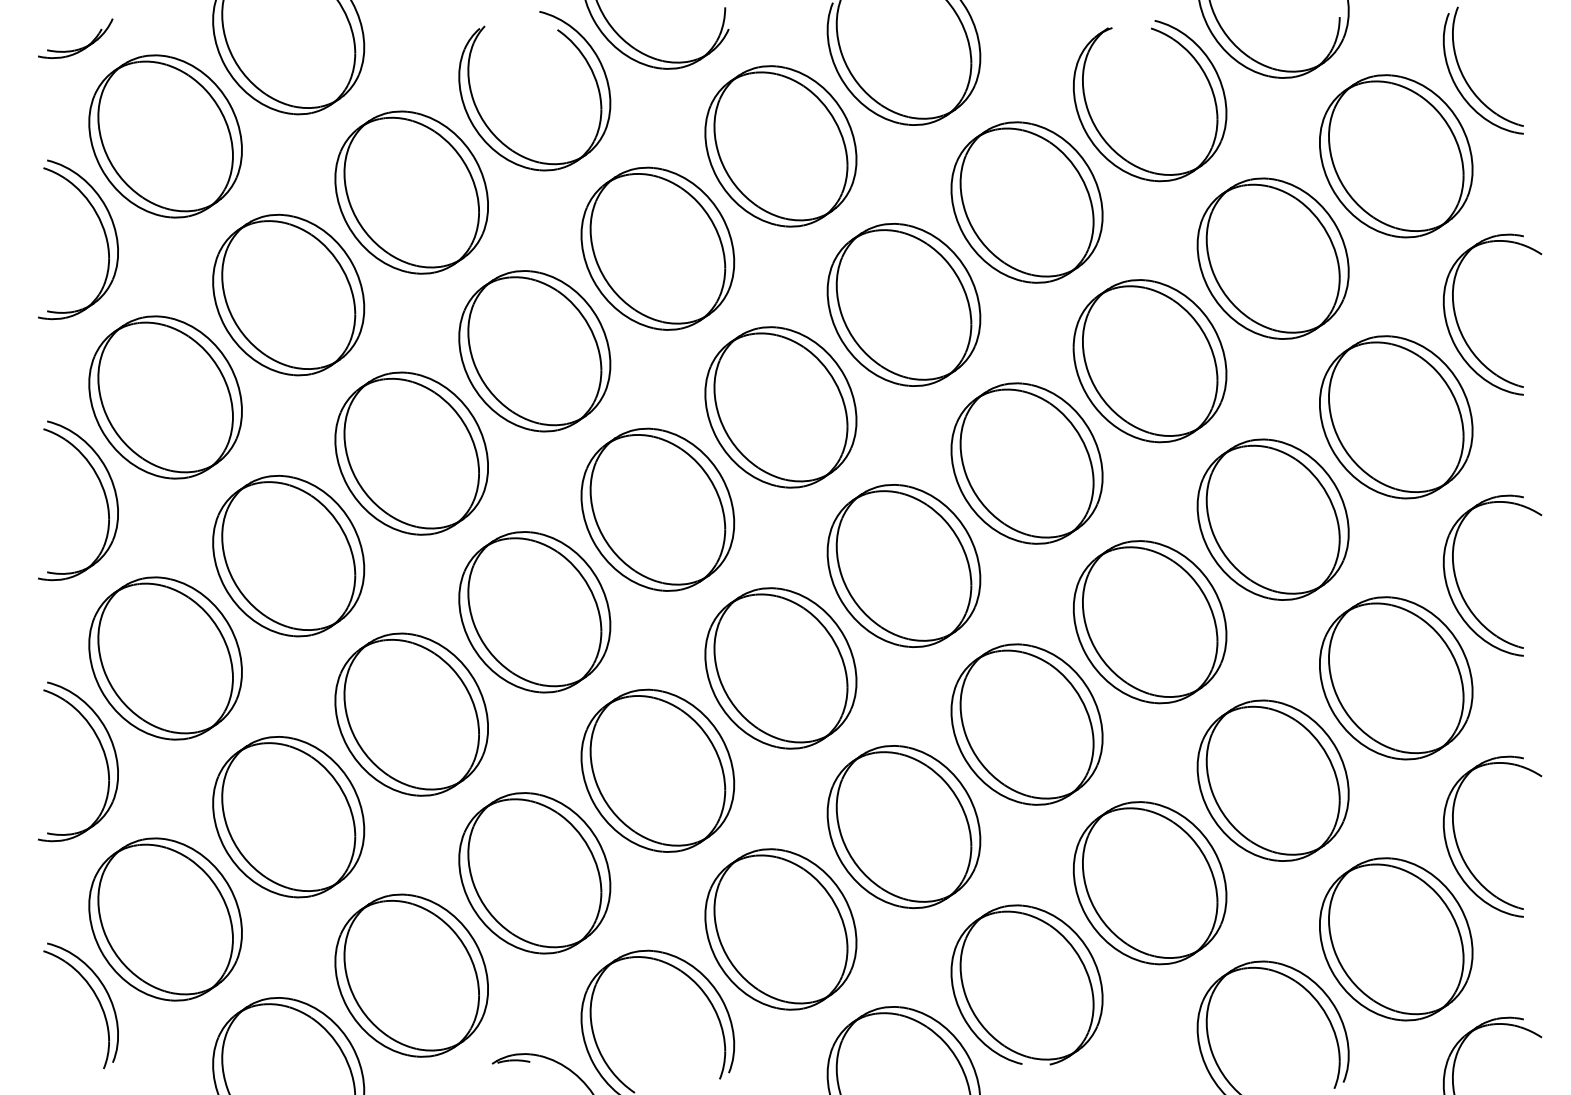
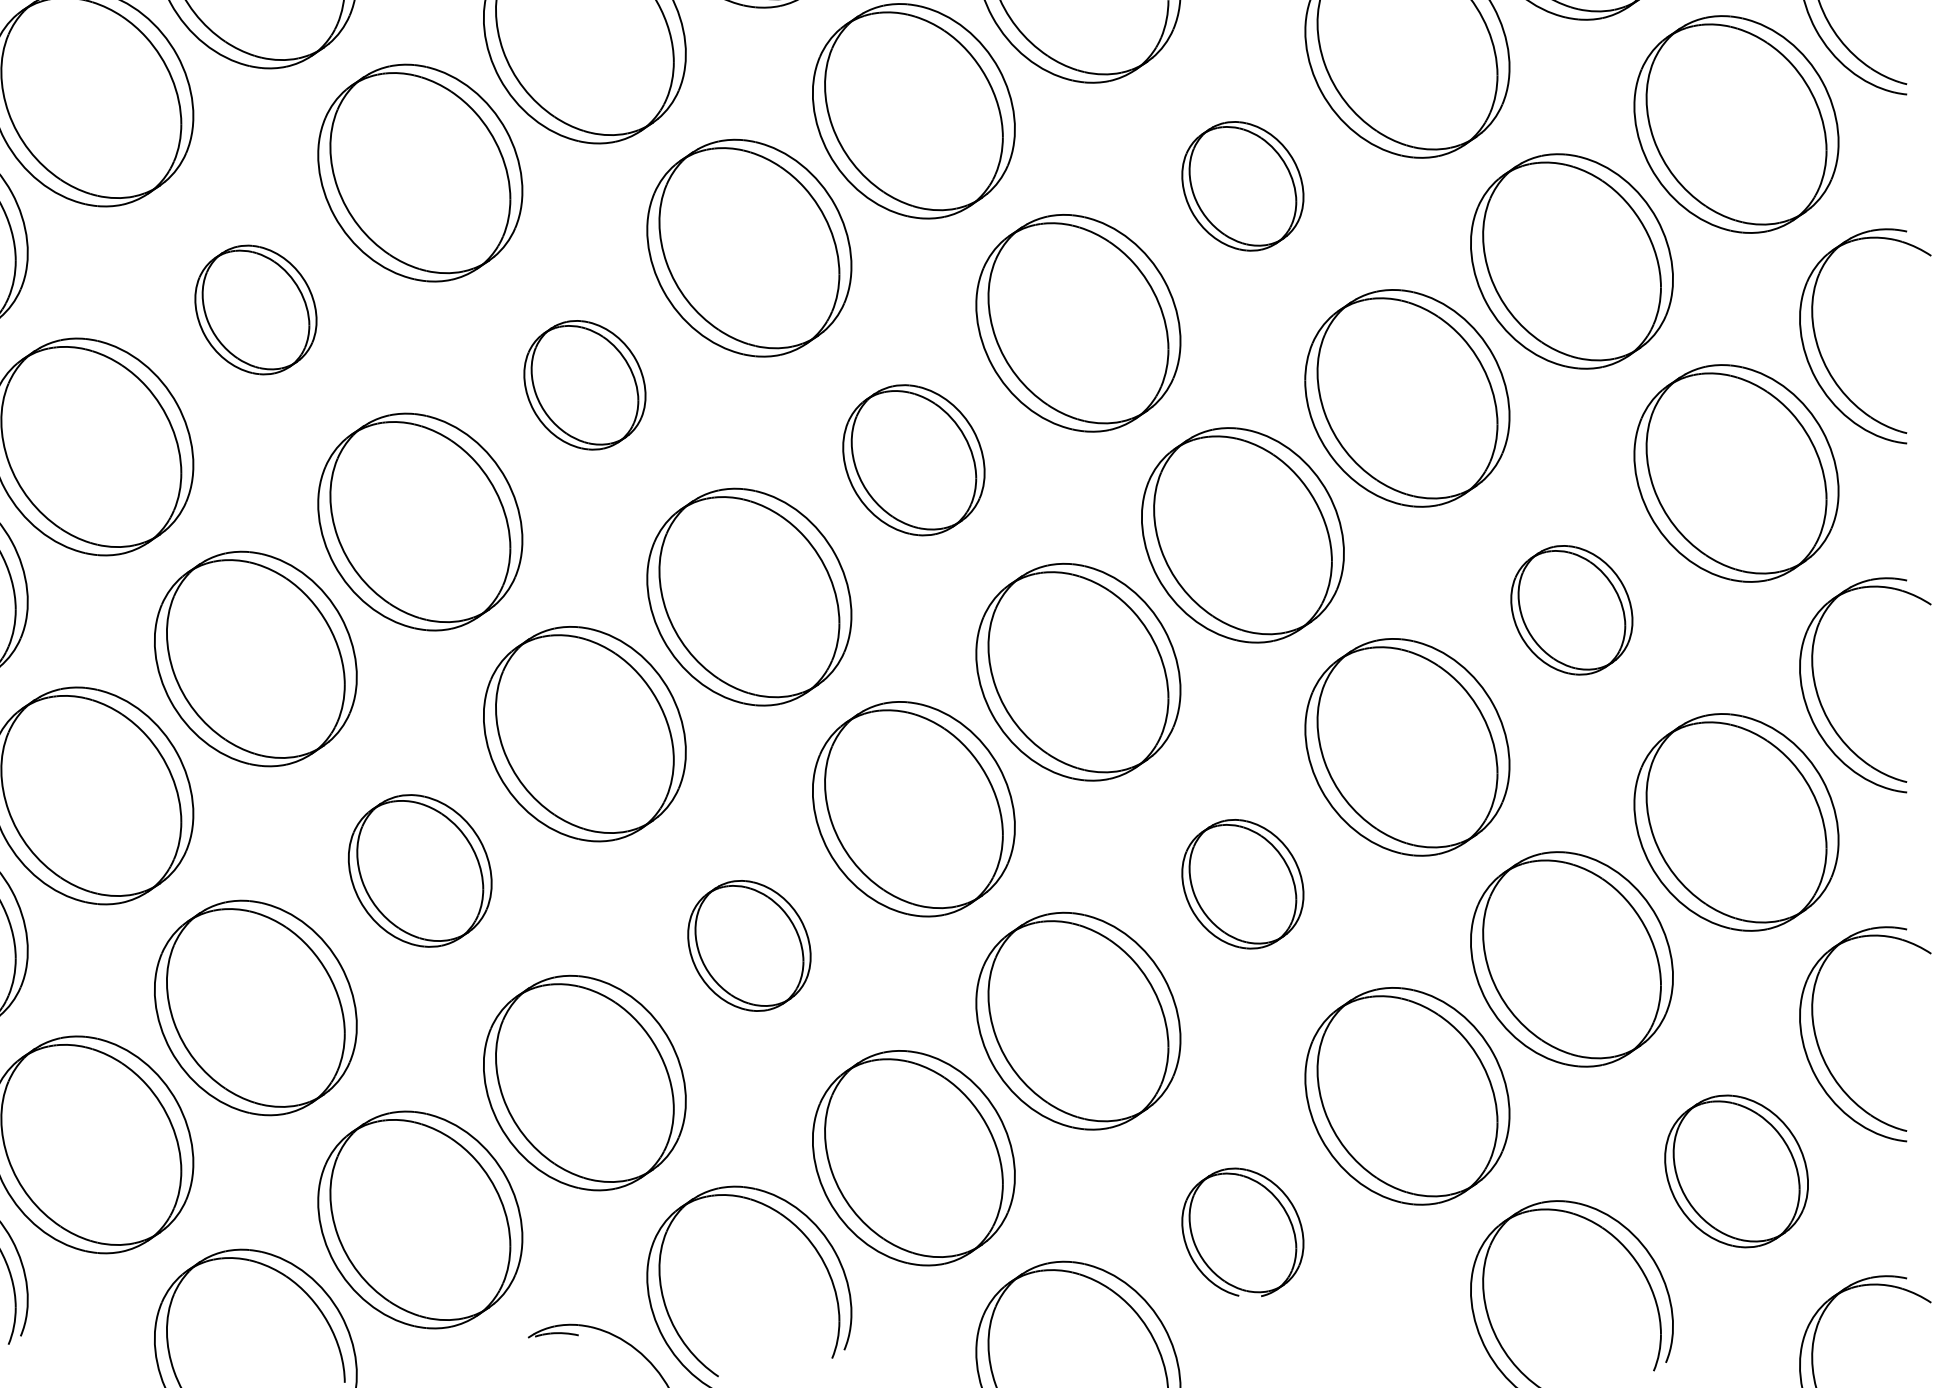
part: (1026, 202) -> (1242, 186), size x0.6
part: (288, 294) -> (255, 309), size x0.6
part: (534, 351) -> (584, 385), size x0.6
part: (780, 407) -> (913, 460), size x0.7
part: (1272, 519) -> (1571, 610), size x0.6
part: (411, 714) -> (419, 870), size x0.7
part: (1026, 724) -> (1242, 884), size x0.6
part: (657, 770) -> (748, 945), size x0.6
part: (1396, 939) -> (1736, 1171), size x0.7
part: (1026, 984) -> (1242, 1231), size x0.6

